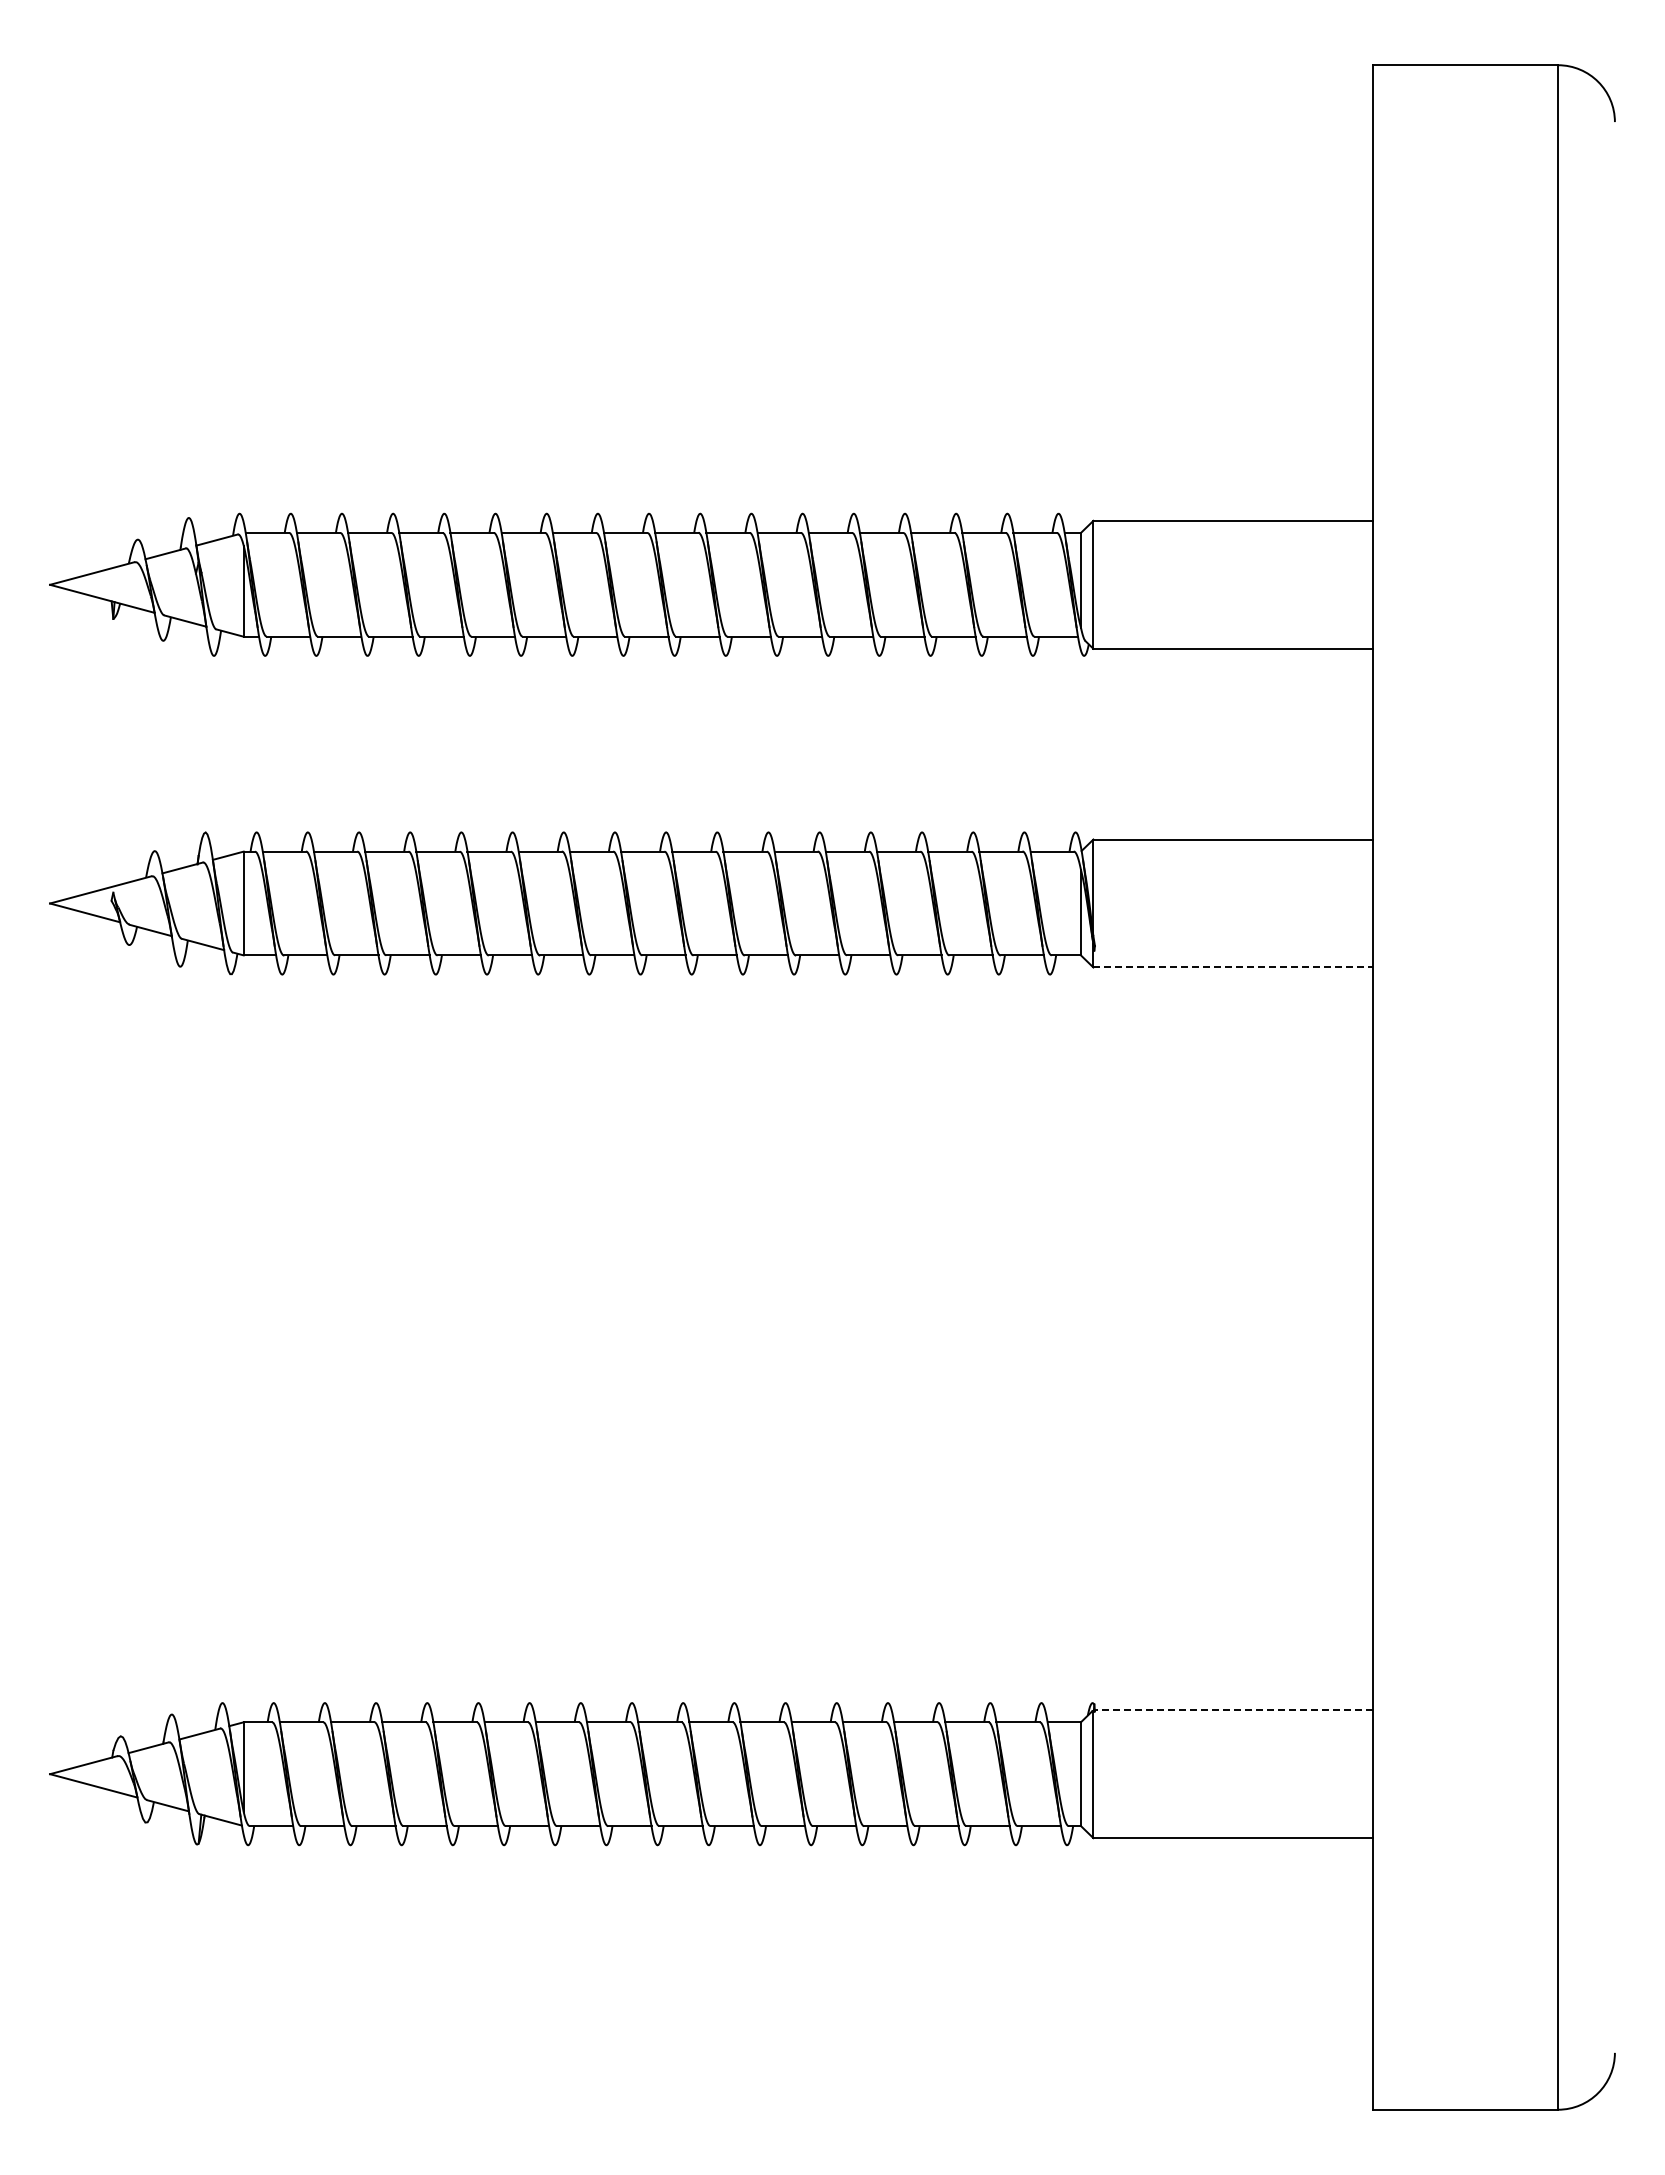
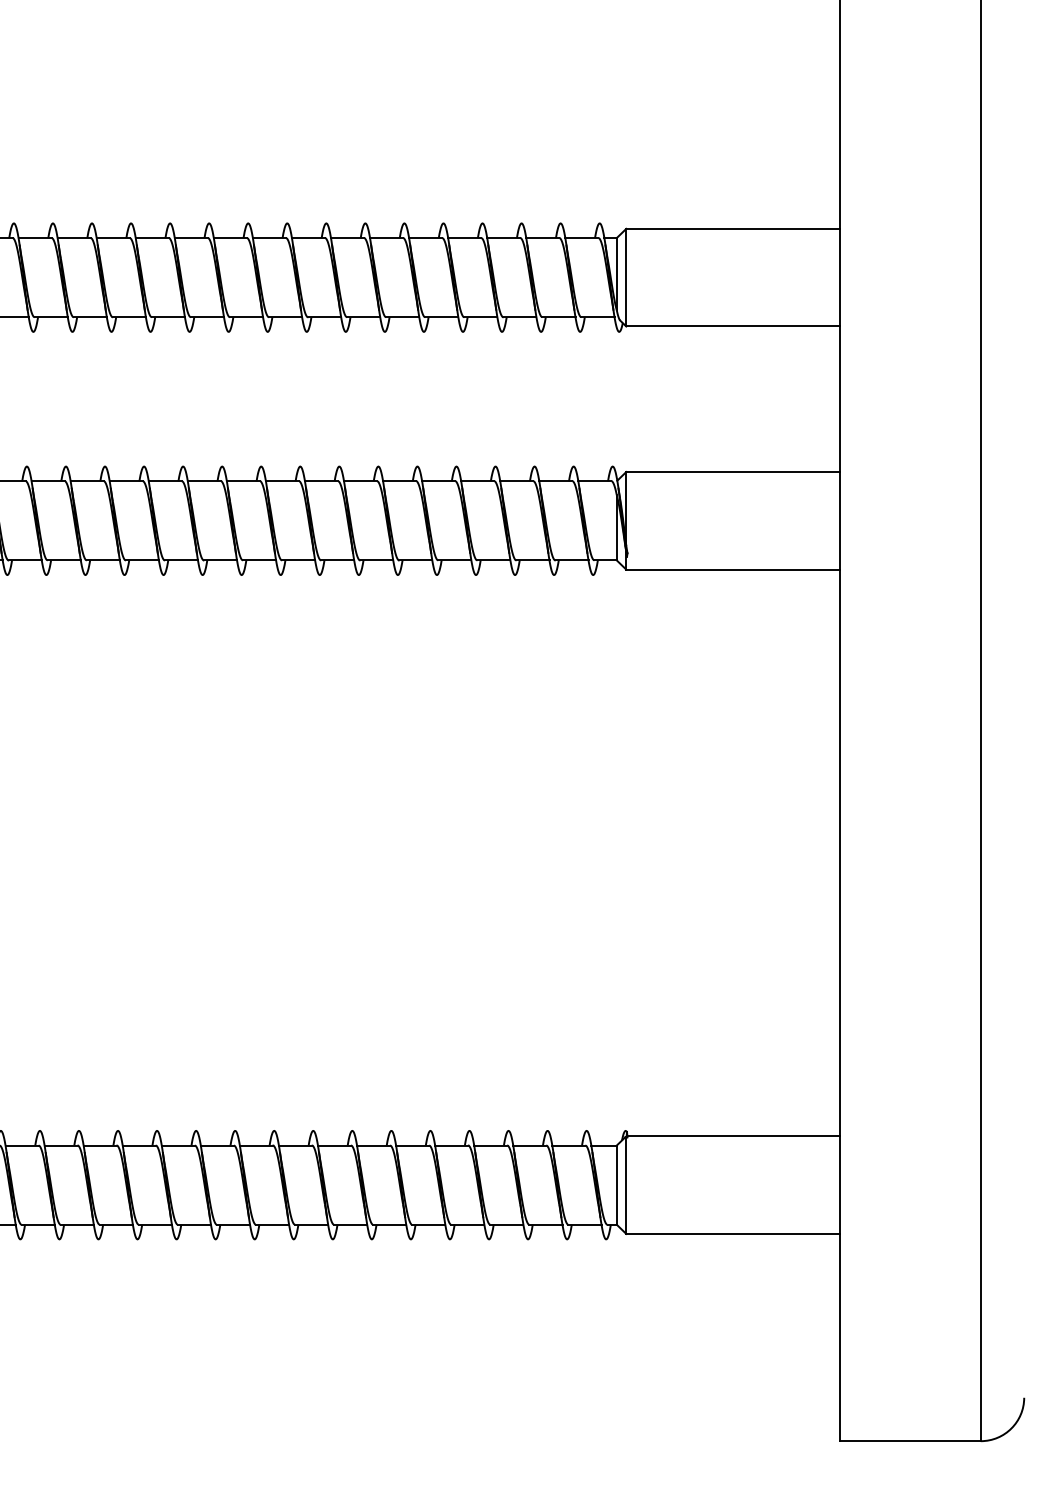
line: (1233, 967) -> (733, 569), dashed -> solid
line: (1233, 1710) -> (733, 1136), dashed -> solid

